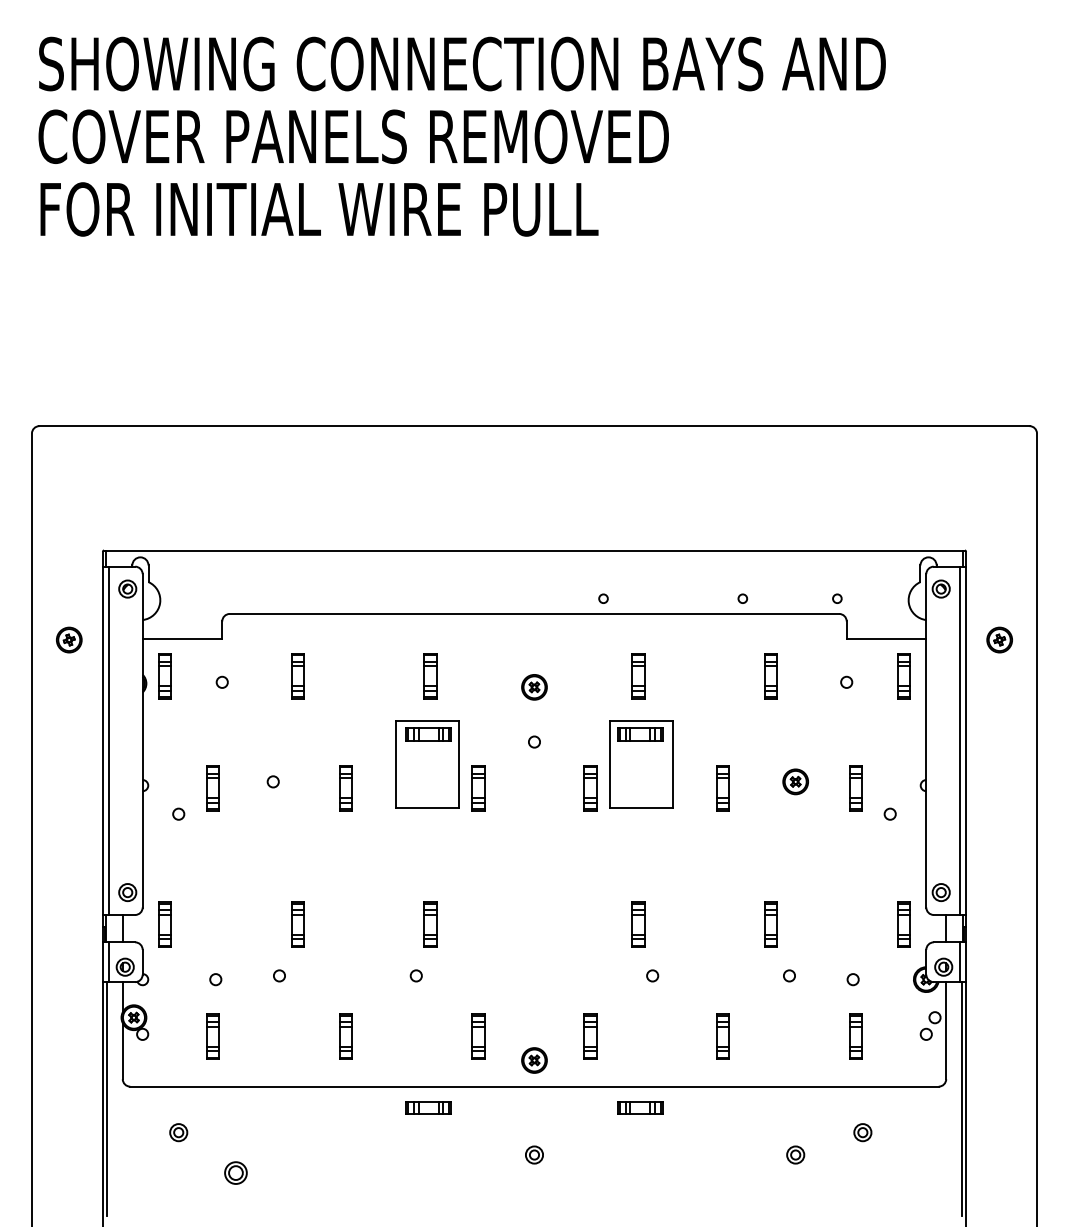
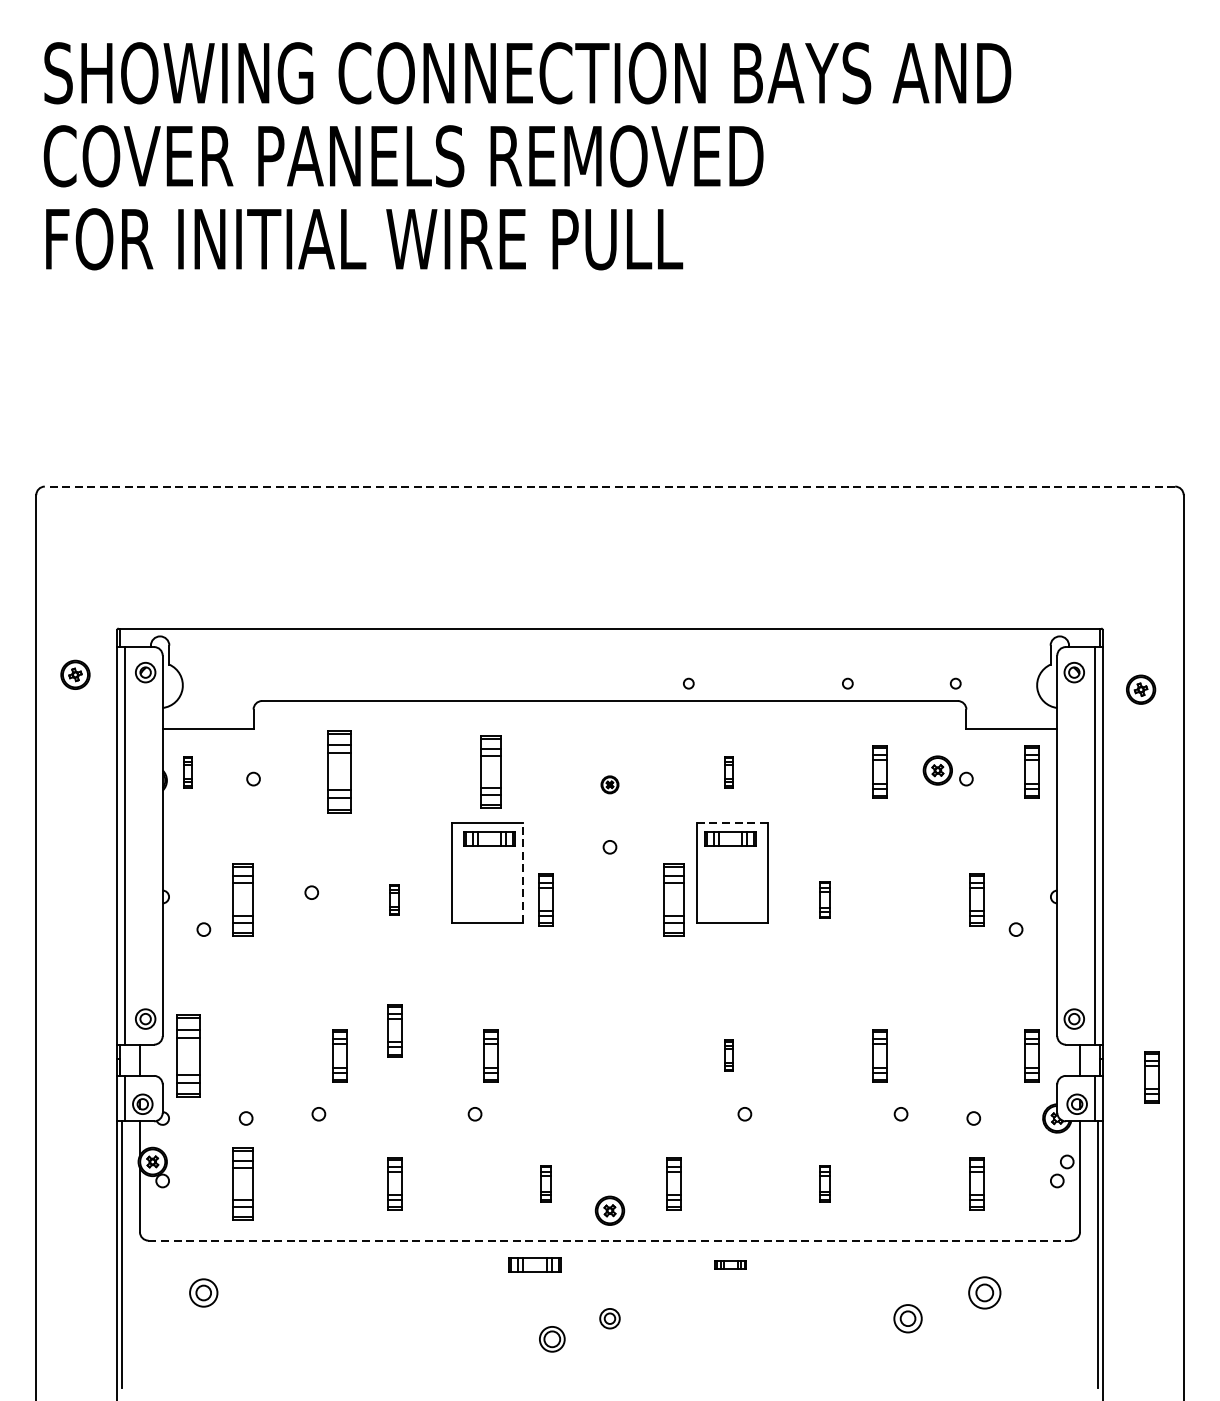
line: (533, 426) -> (608, 487), solid -> dashed
part: (69, 639) -> (75, 674), moved
part: (999, 639) -> (1140, 689), moved
part: (164, 676) -> (187, 772), size x0.6
part: (297, 676) -> (339, 772), size x1.6
part: (430, 676) -> (491, 772), size x1.4
part: (638, 676) -> (728, 772), size x0.6
part: (534, 687) -> (610, 784), size x0.6
line: (640, 720) -> (731, 822), solid -> dashed
line: (458, 764) -> (523, 872), solid -> dashed
part: (795, 781) -> (937, 770), moved
part: (212, 788) -> (242, 900), size x1.4
part: (345, 788) -> (394, 900), size x0.6
part: (590, 788) -> (673, 900), size x1.4
part: (722, 788) -> (824, 900), size x0.7
part: (345, 902) -> (394, 1030), added
part: (164, 924) -> (187, 1055), size x1.6
part: (638, 924) -> (728, 1055), size x0.6
part: (1008, 943) -> (1151, 1077), added
part: (212, 1036) -> (242, 1183), size x1.4
part: (478, 1036) -> (546, 1183), size x0.7
part: (722, 1036) -> (824, 1183), size x0.7
line: (534, 1086) -> (610, 1240), solid -> dashed
part: (428, 1107) -> (534, 1264), moved
part: (640, 1107) -> (731, 1264), size x0.6
part: (178, 1132) -> (203, 1292), size x1.4
part: (862, 1132) -> (984, 1292), size x1.6
part: (795, 1154) -> (907, 1318), size x1.4
part: (235, 1172) -> (551, 1338), moved

